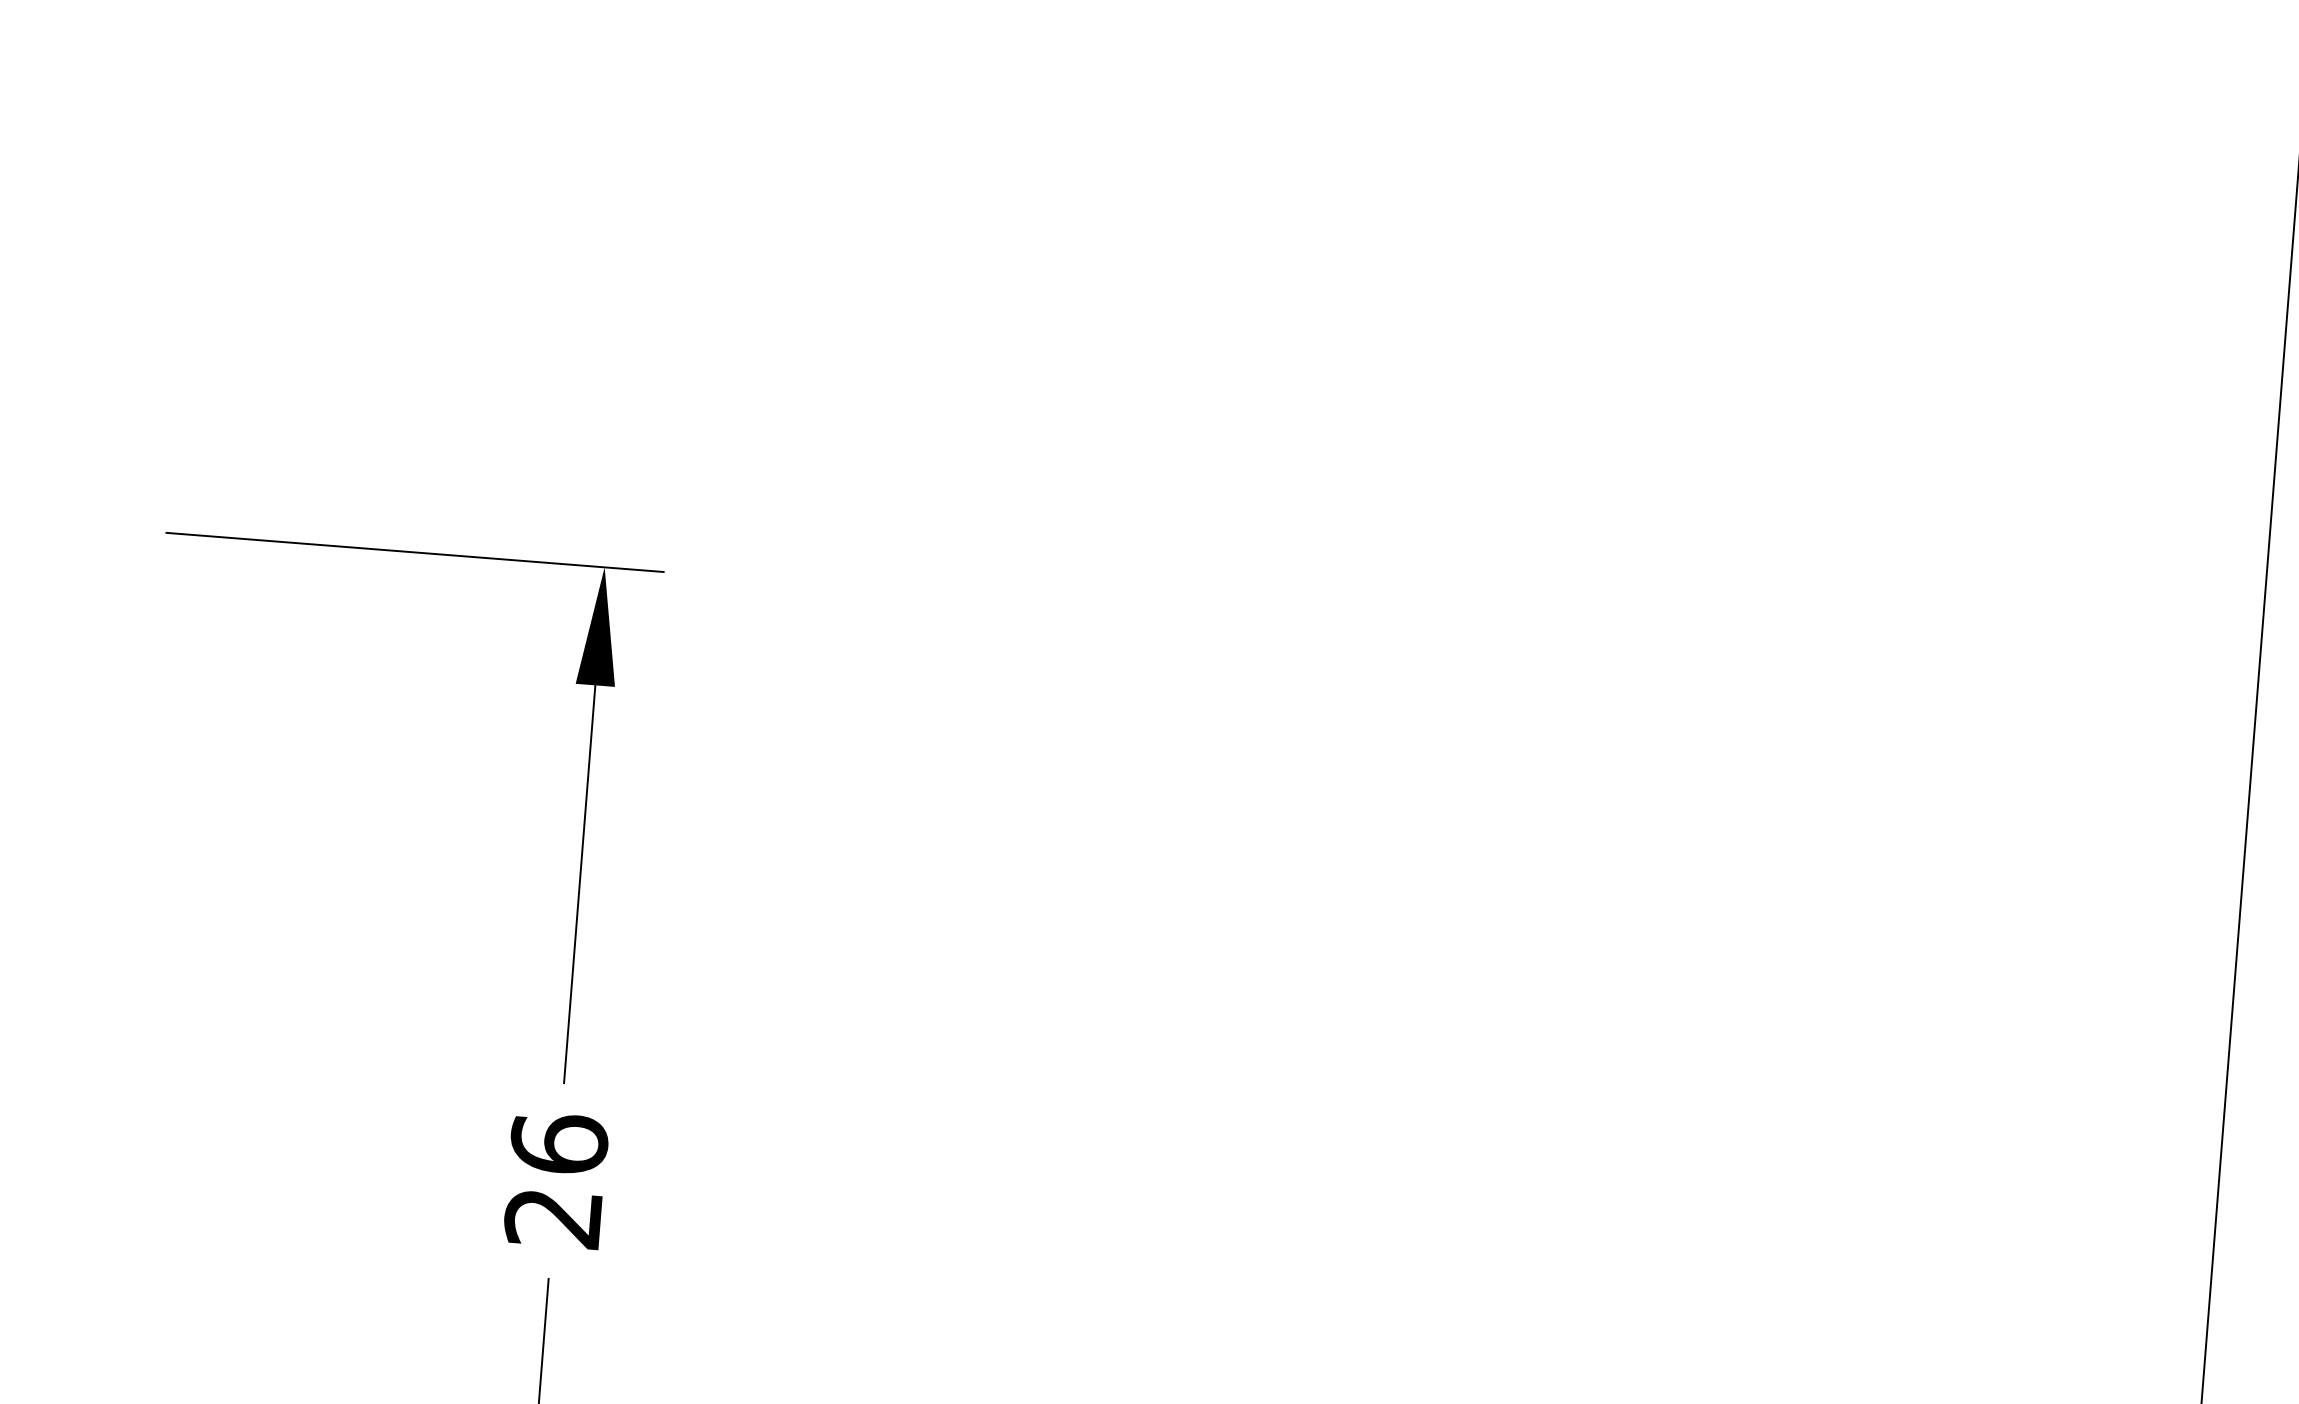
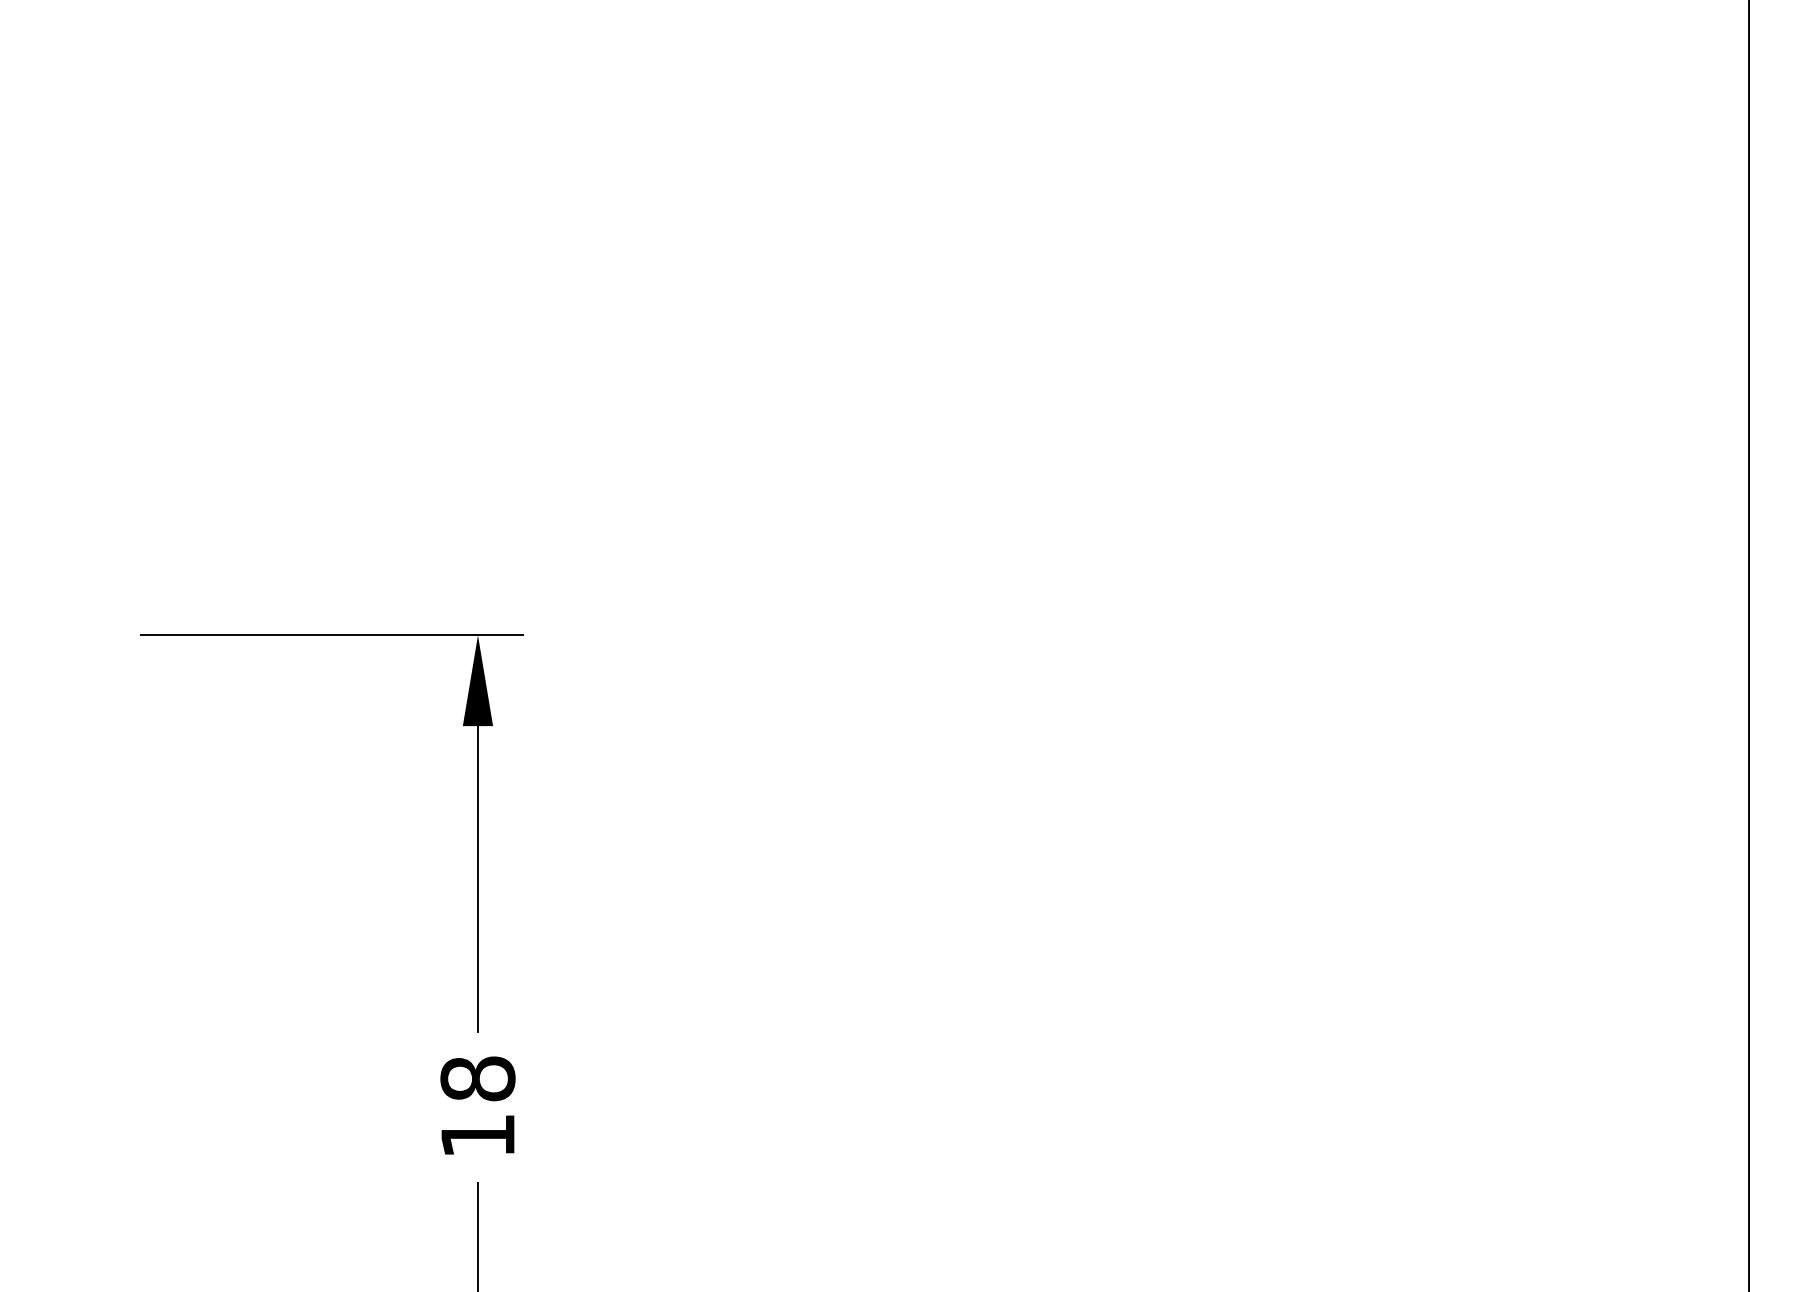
text: (555, 1179) -> (477, 1106), 26 -> 18

